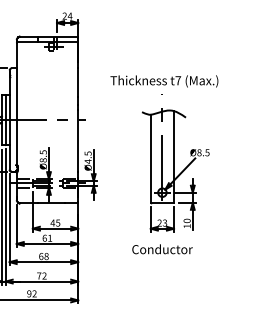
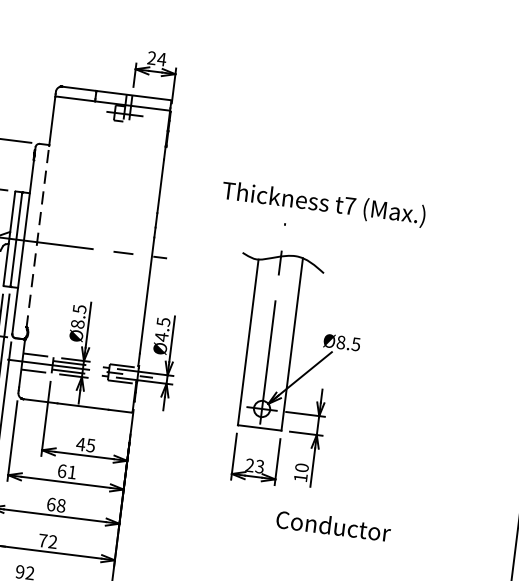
line: (16, 117) -> (37, 237), solid -> dashed
part: (175, 163) -> (293, 357), moved
text: (162, 249) -> (333, 526), moved

